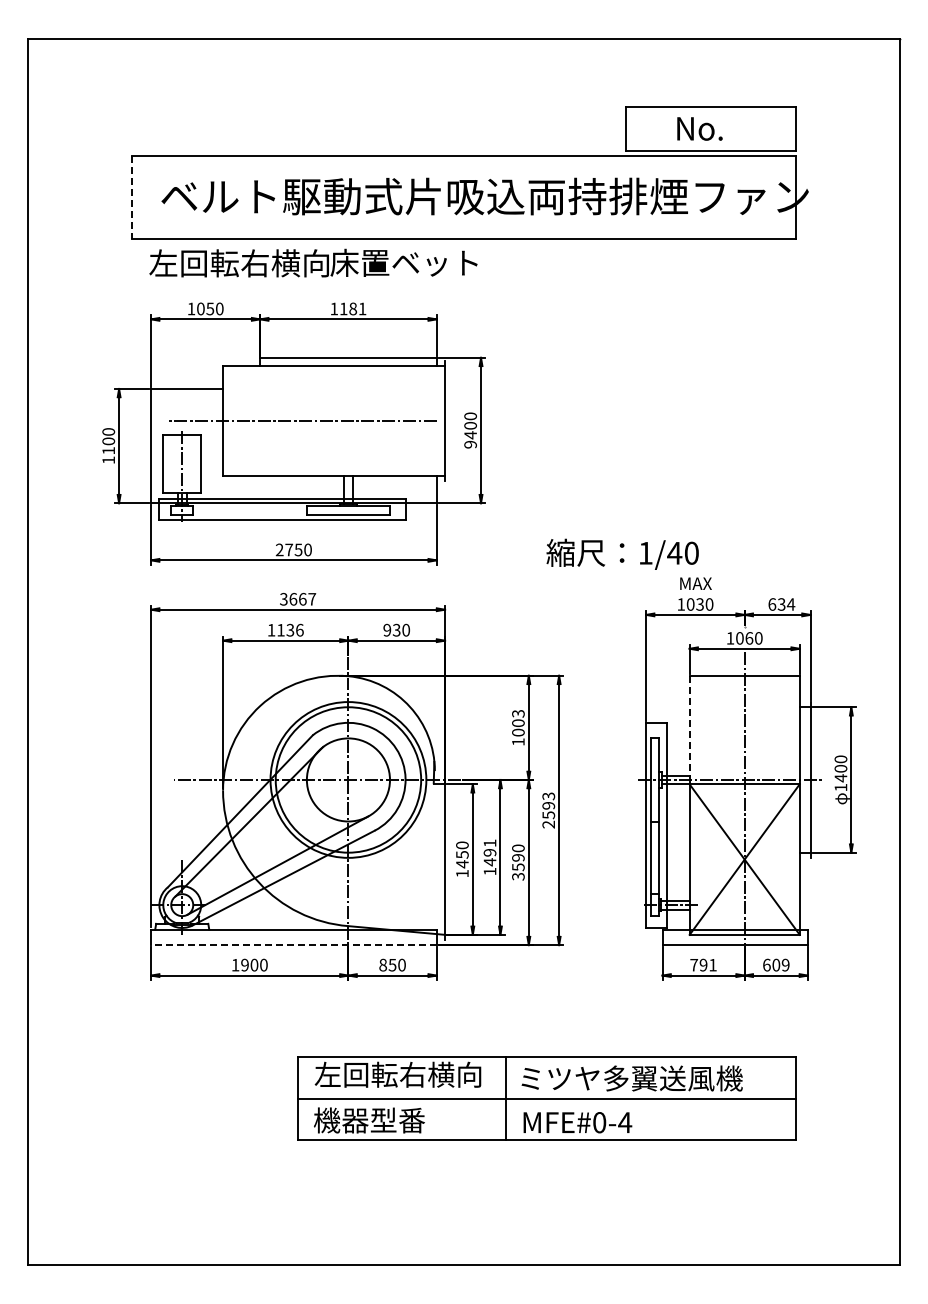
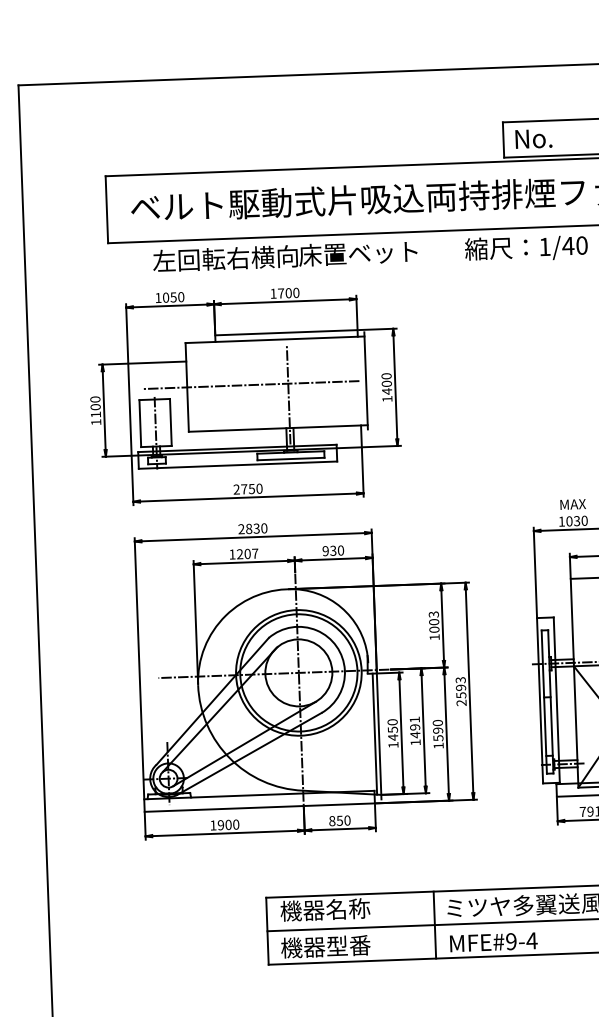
text: (699, 128) -> (533, 138), moved
line: (131, 197) -> (106, 209), dashed -> solid
text: (313, 262) -> (285, 255), moved
text: (352, 308) -> (288, 292), 1181 -> 1700
line: (348, 434) -> (288, 394), added
text: (470, 444) -> (387, 398), 9400 -> 1400
text: (622, 553) -> (526, 247), moved
text: (298, 598) -> (253, 528), 3667 -> 2830
text: (290, 629) -> (247, 553), 1136 -> 1207
line: (689, 728) -> (572, 621), dashed -> solid
line: (439, 859) -> (374, 734), added
text: (518, 876) -> (438, 745), 3590 -> 1590
line: (293, 945) -> (259, 807), dashed -> solid
text: (397, 1074) -> (347, 908), 左回転右横向 -> 機器名称
text: (599, 1122) -> (511, 941), MFE#0-4 -> MFE#9-4

